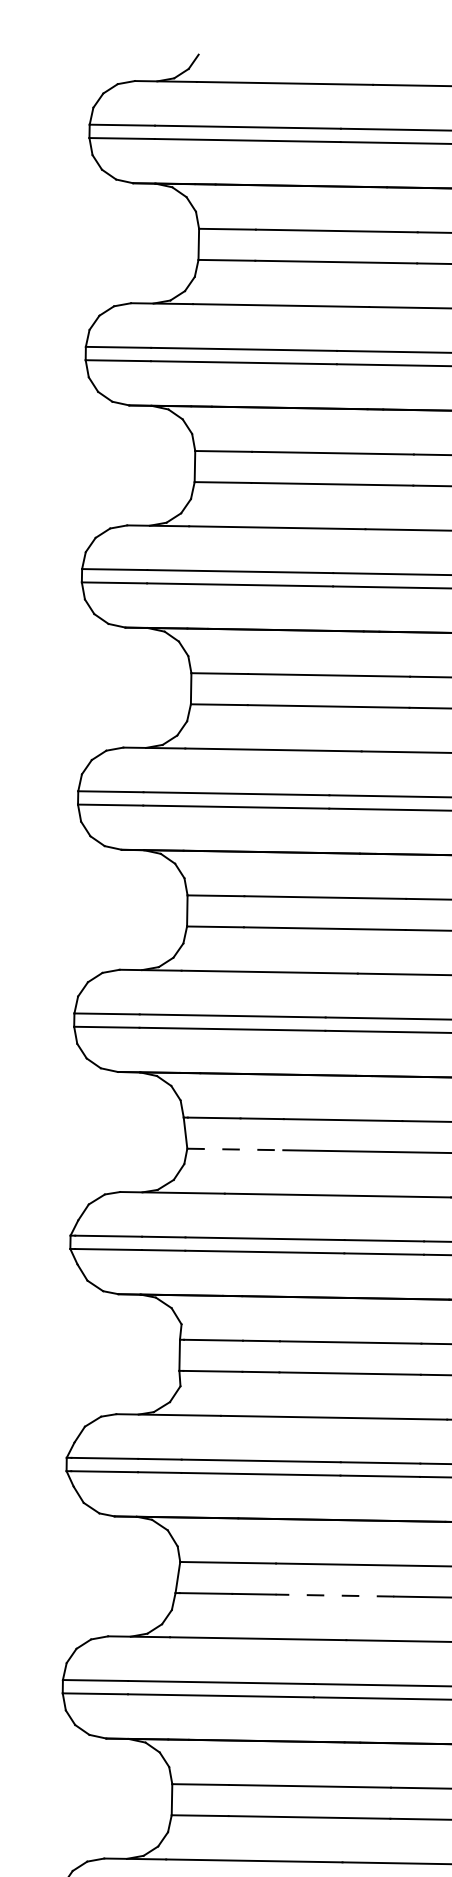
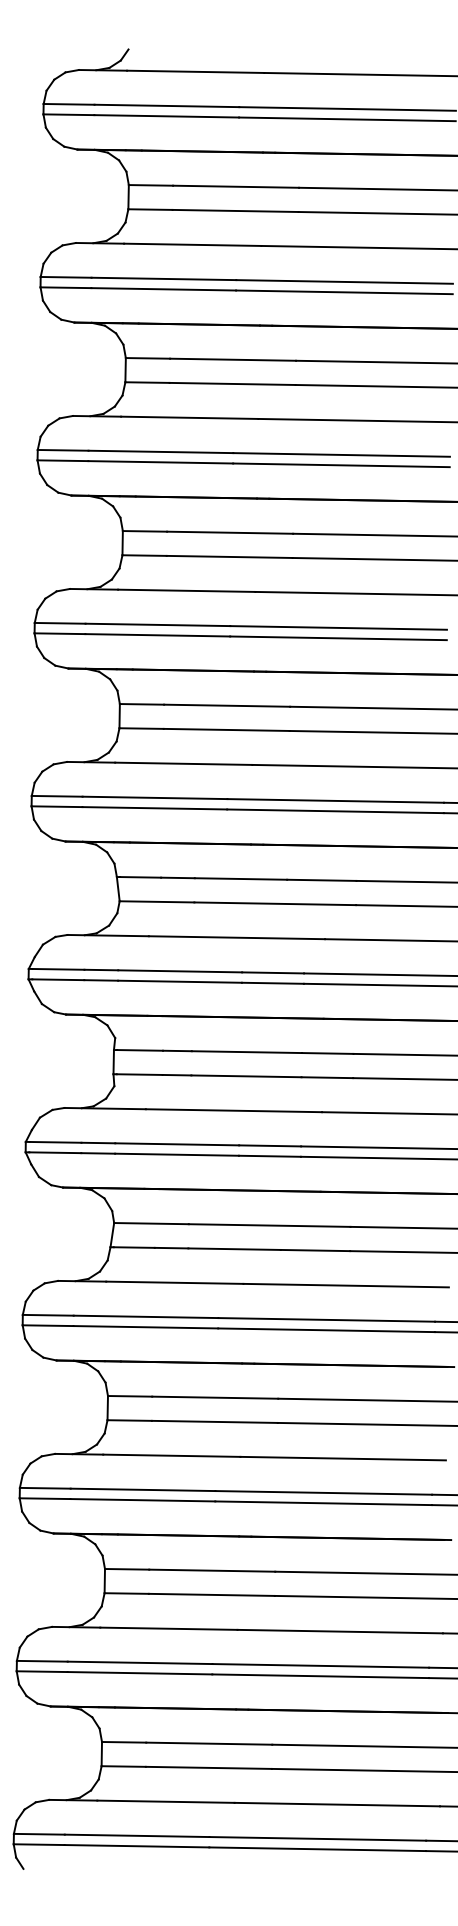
line: (235, 1149) -> (157, 901), dashed -> solid
line: (334, 1595) -> (234, 1249), dashed -> solid

